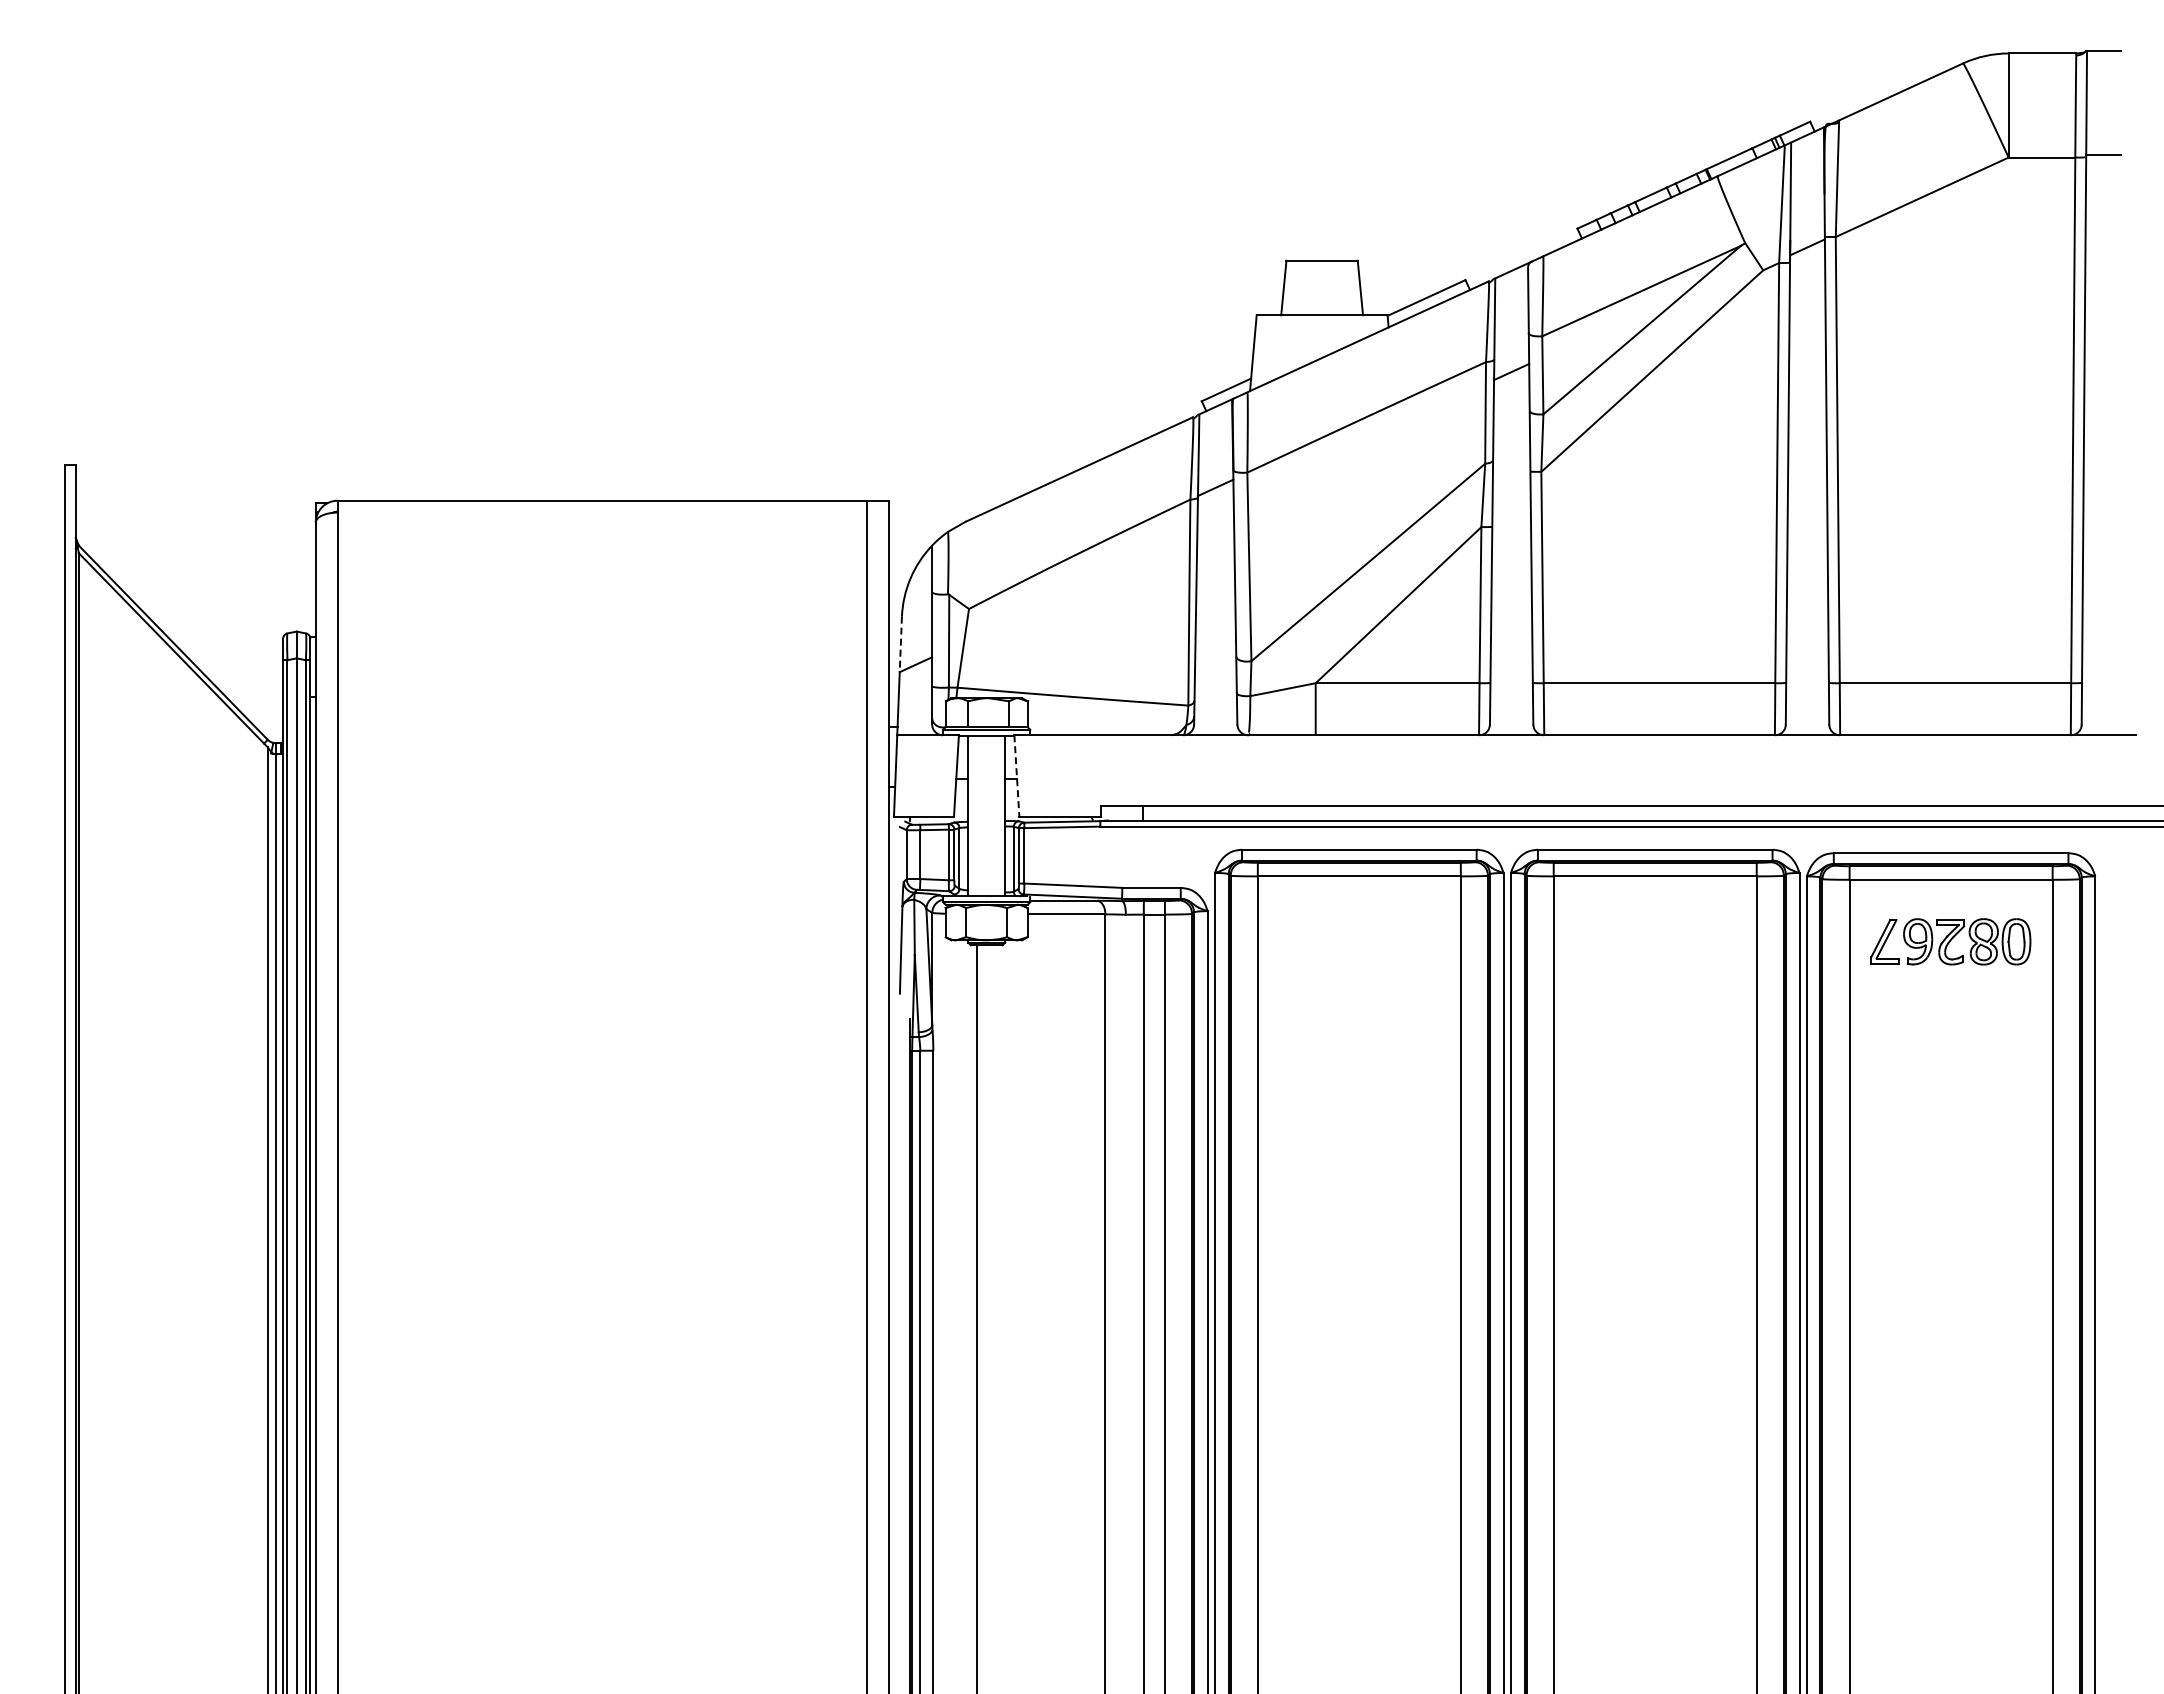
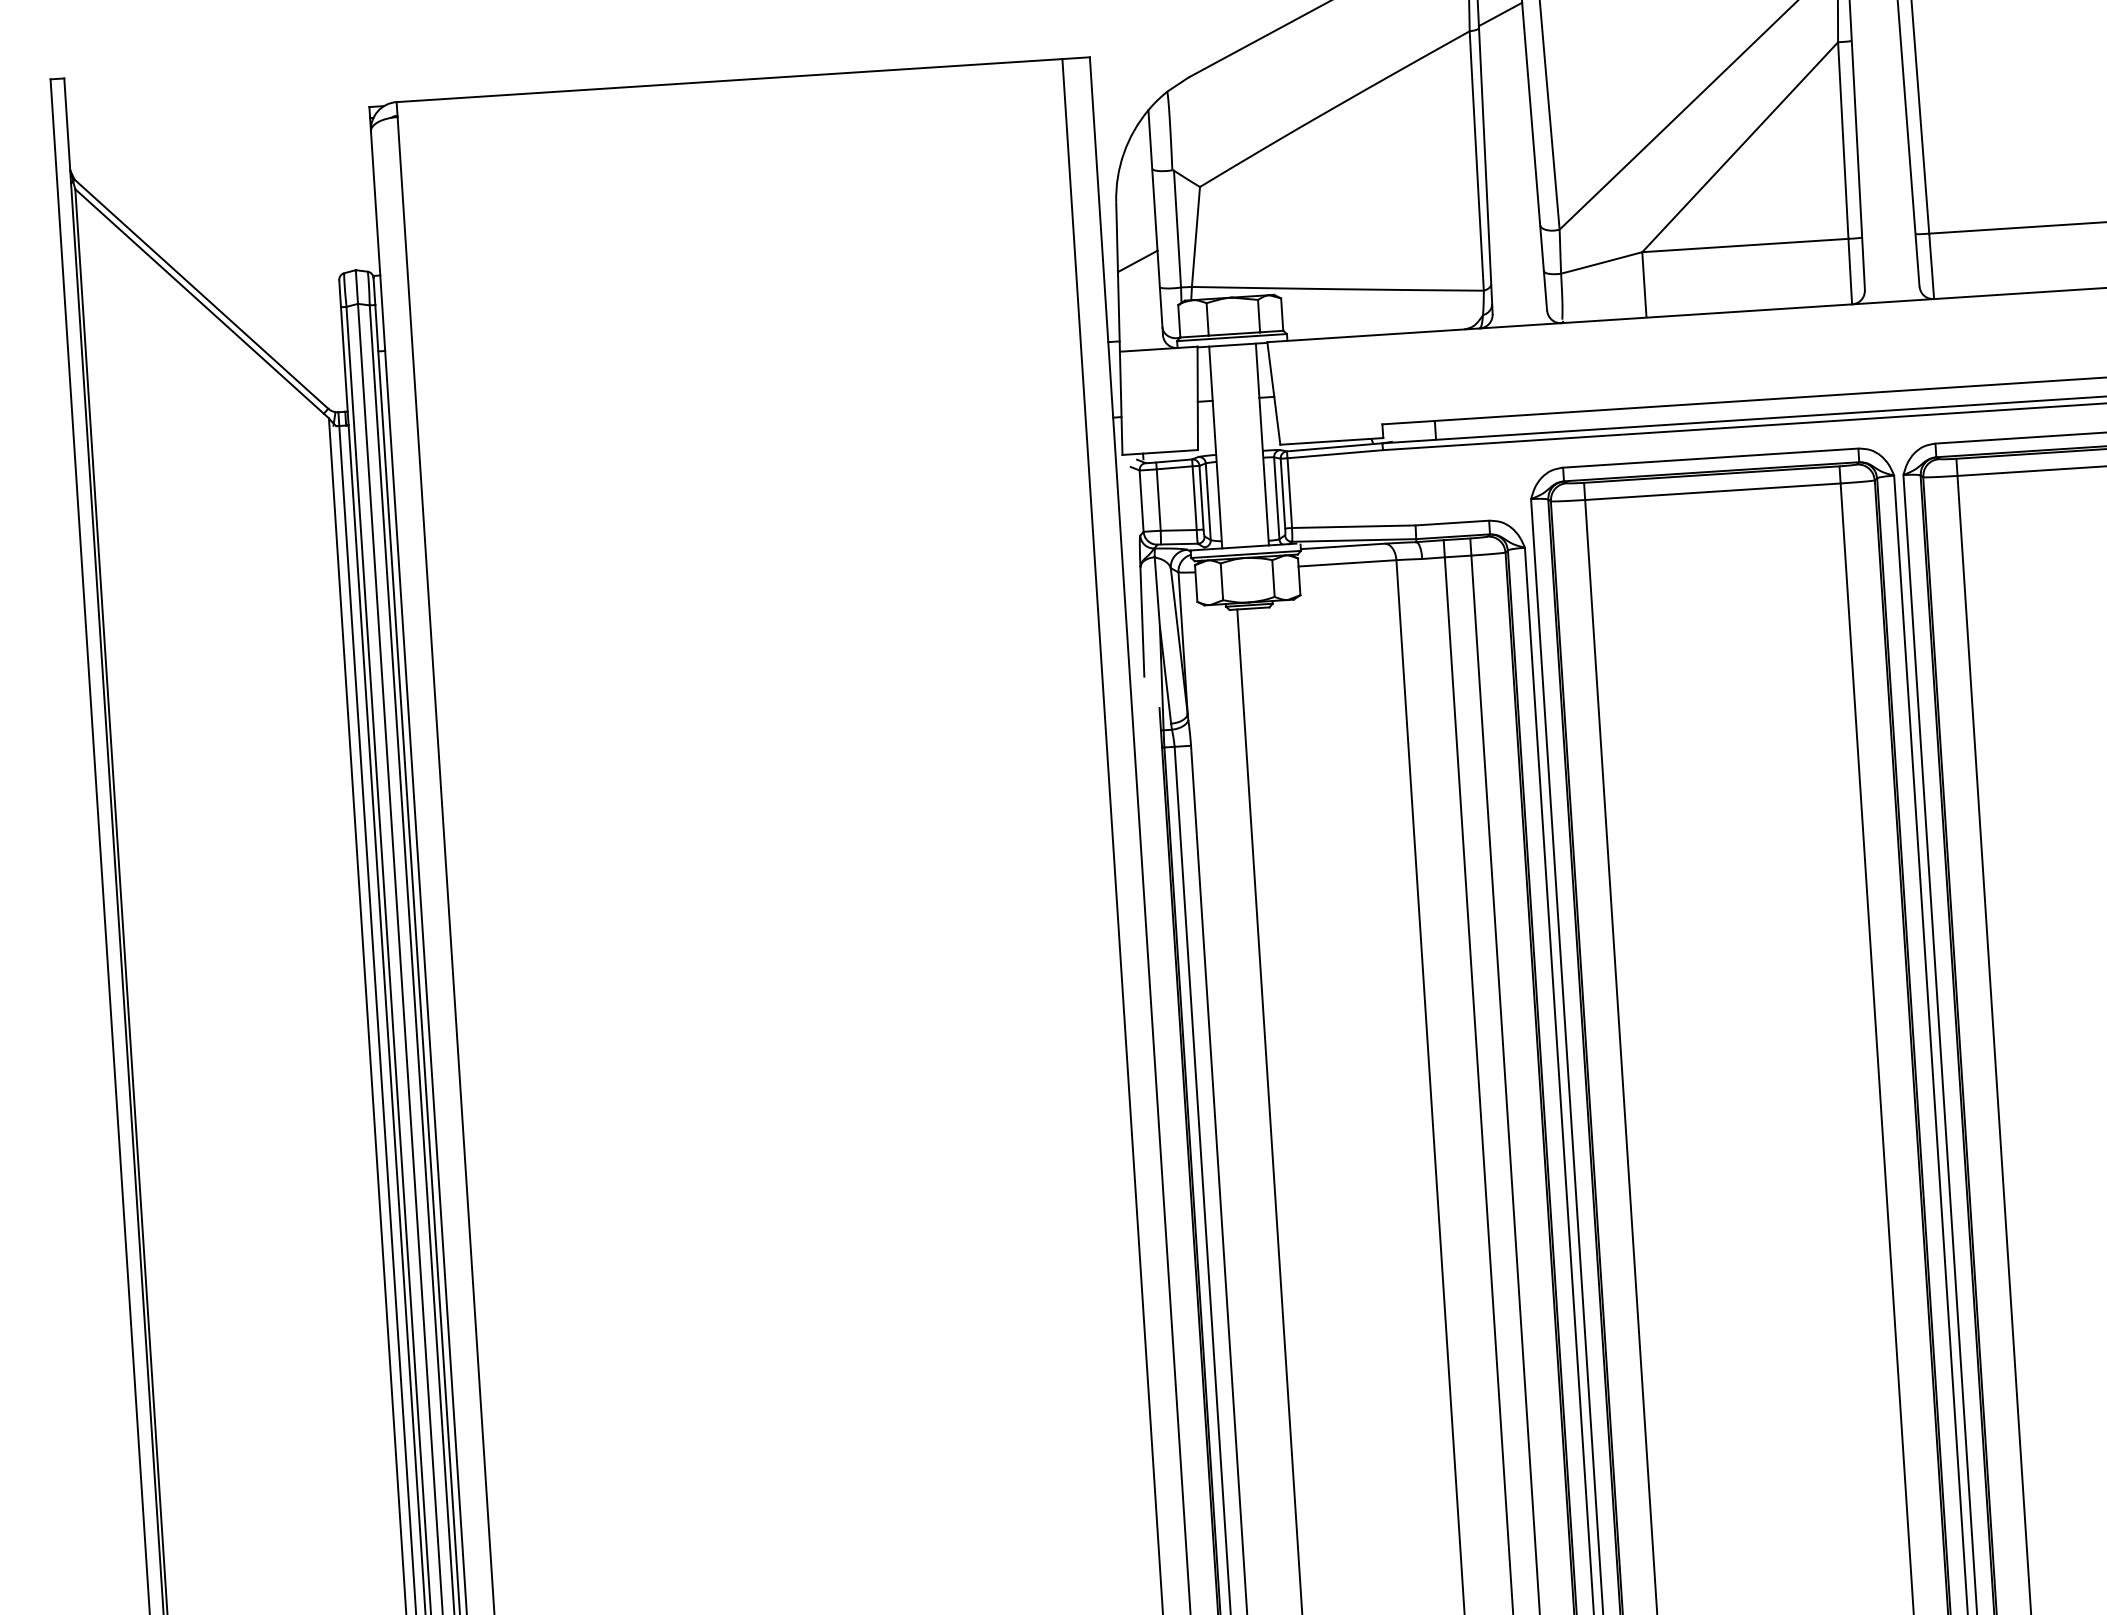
line: (900, 645) -> (1116, 238), dashed -> solid
line: (1016, 776) -> (1273, 393), dashed -> solid

